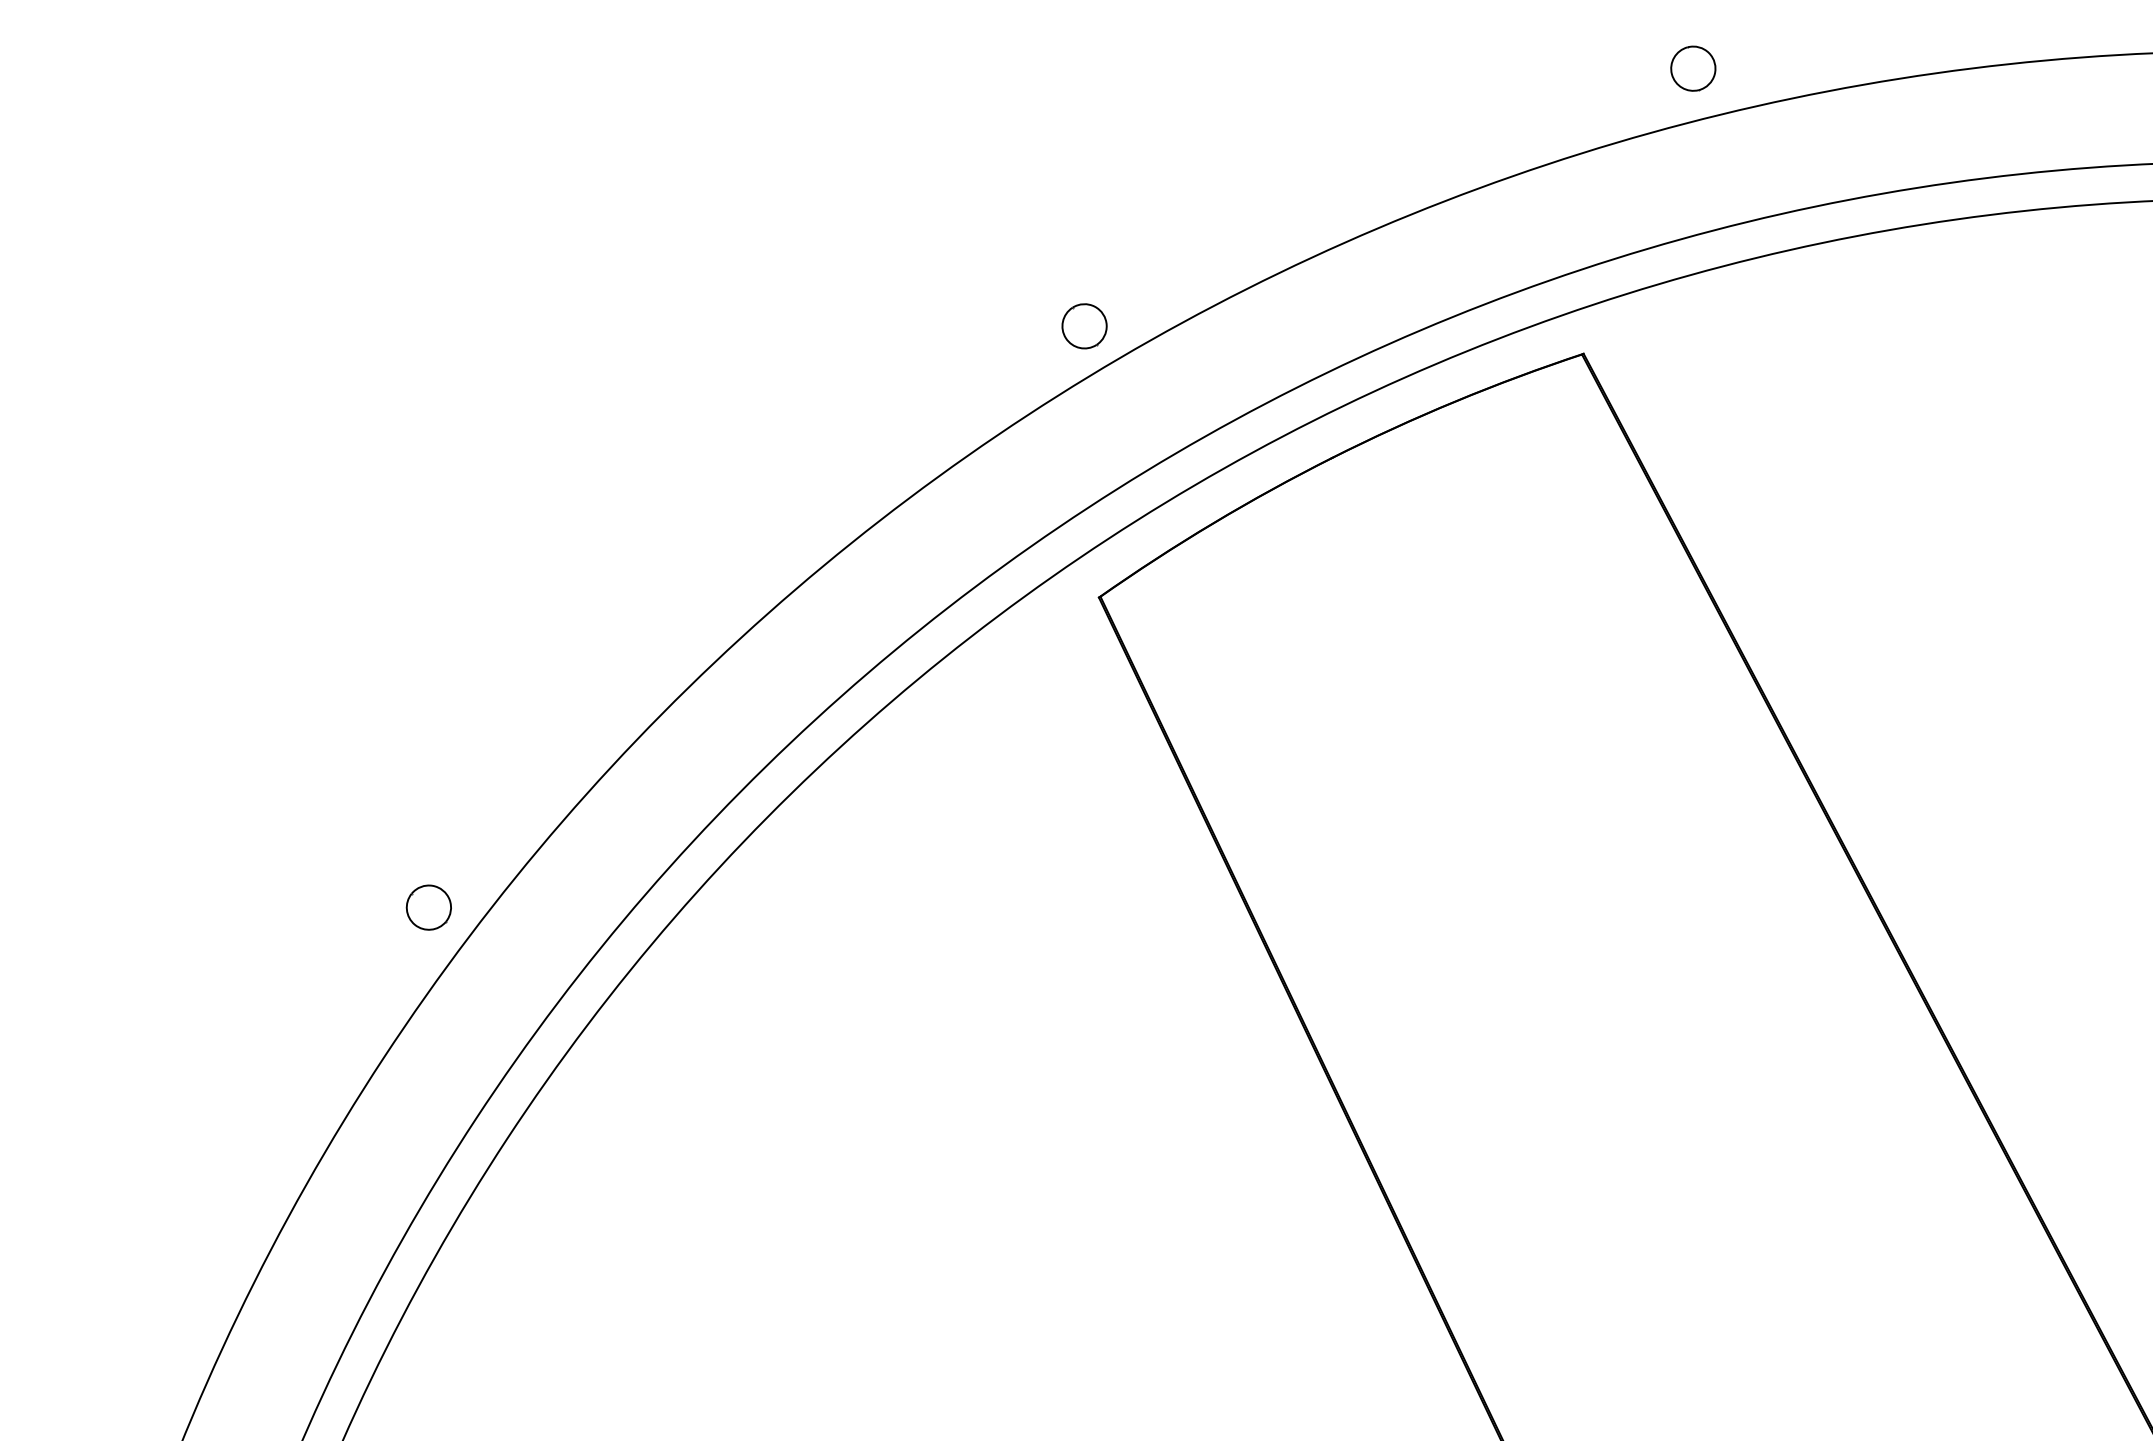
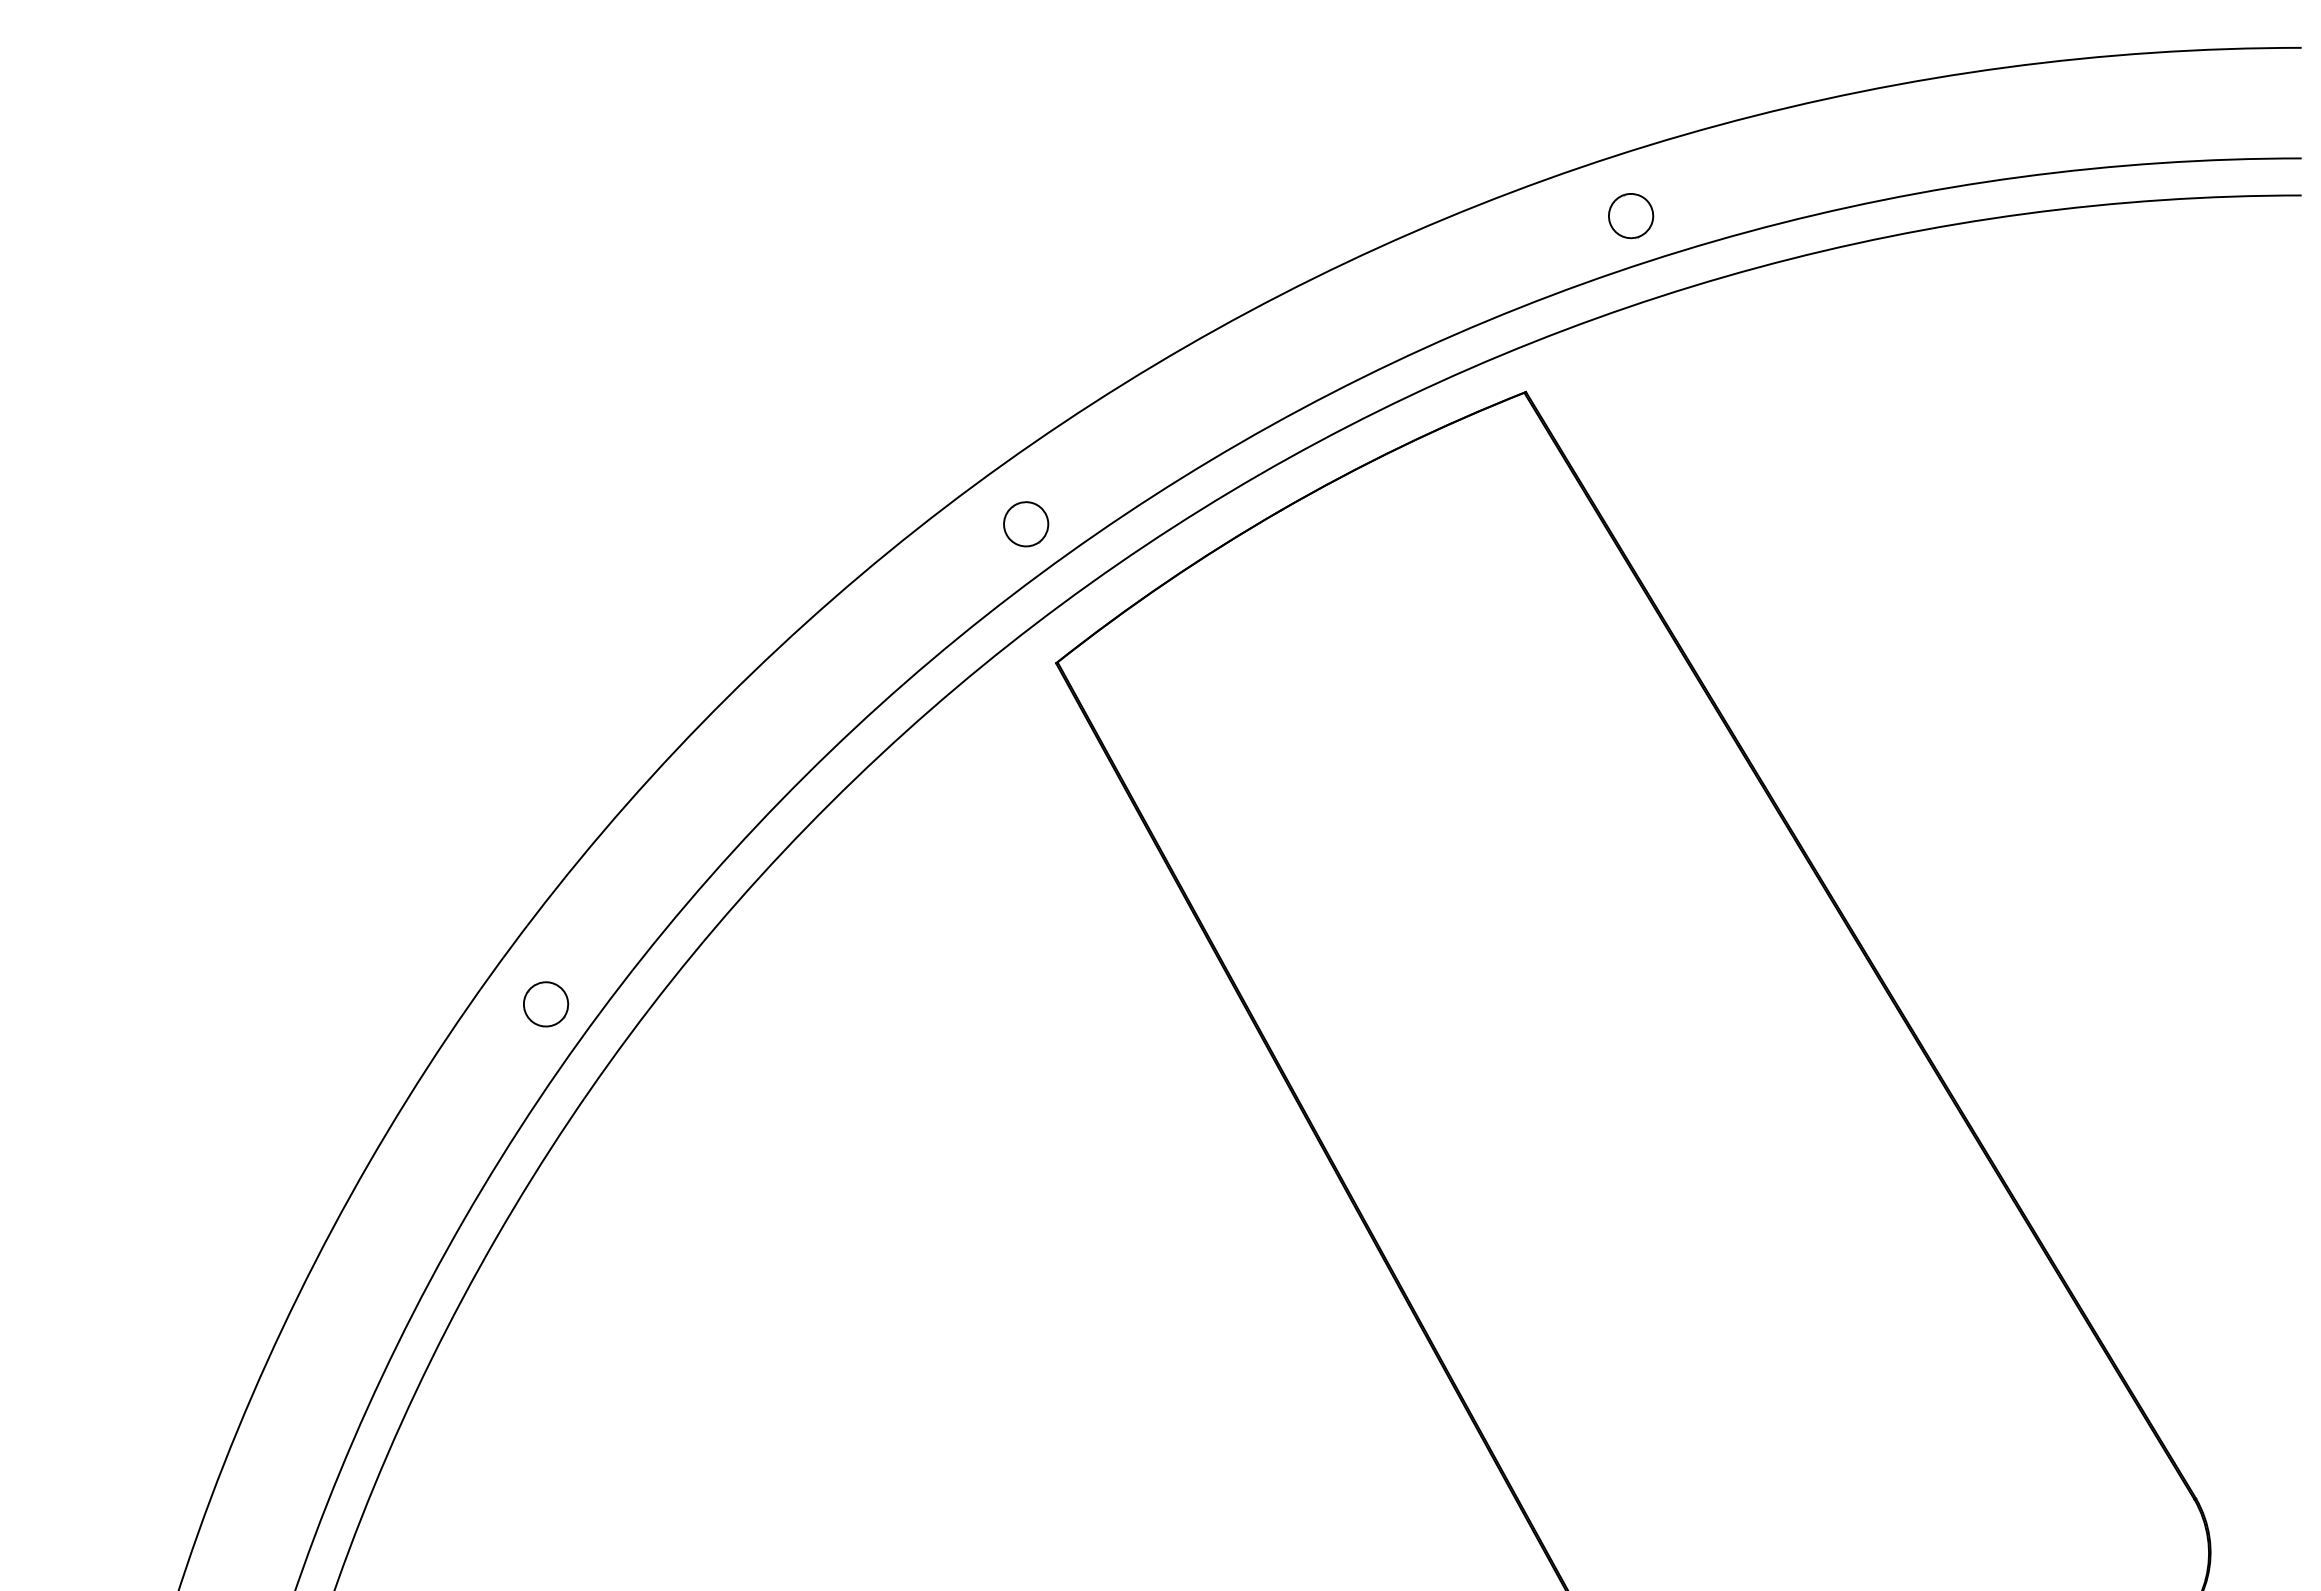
part: (1693, 69) -> (1631, 216), moved
part: (1084, 326) -> (1026, 524), moved
part: (429, 907) -> (546, 1004), moved

